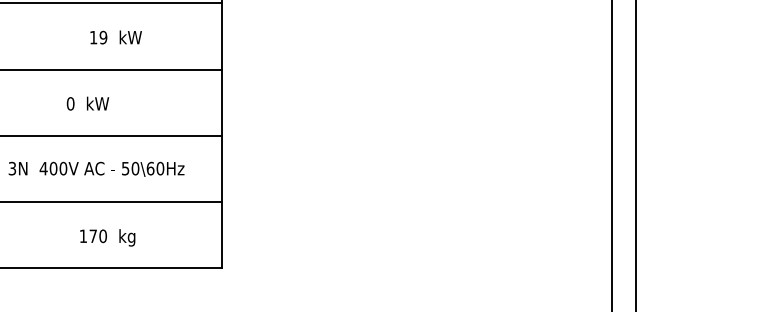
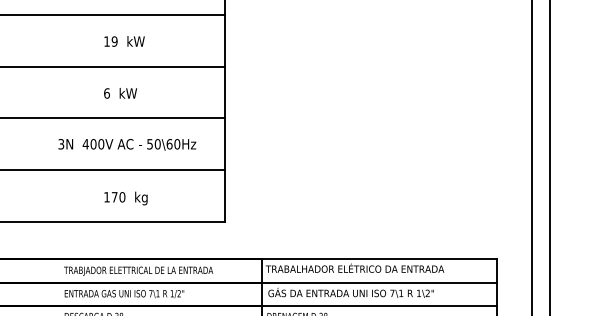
text: (115, 37) -> (124, 41), moved
text: (70, 103) -> (106, 93), 0 -> 6
text: (107, 237) -> (125, 198), moved

